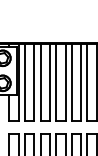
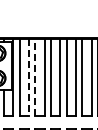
line: (34, 82) -> (29, 77), solid -> dashed
line: (40, 82) -> (35, 77), solid -> dashed

